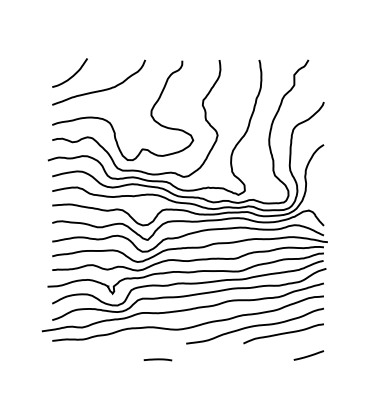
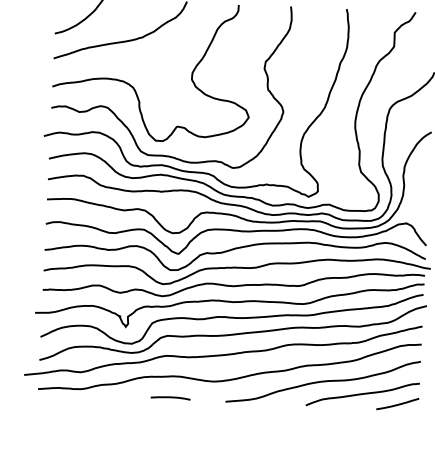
line: (308, 355) -> (397, 404), moved
line: (157, 359) -> (170, 397), moved

